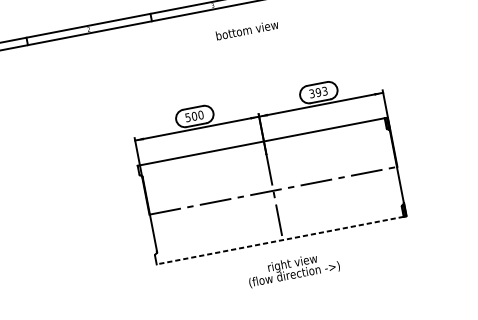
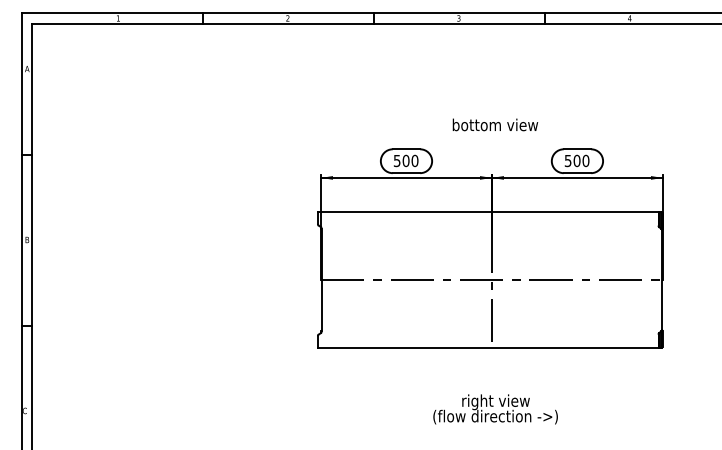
text: (247, 29) -> (495, 124), moved
text: (318, 92) -> (577, 160), 393 -> 500
line: (279, 241) -> (487, 348), dashed -> solid
text: (293, 269) -> (495, 409), moved

